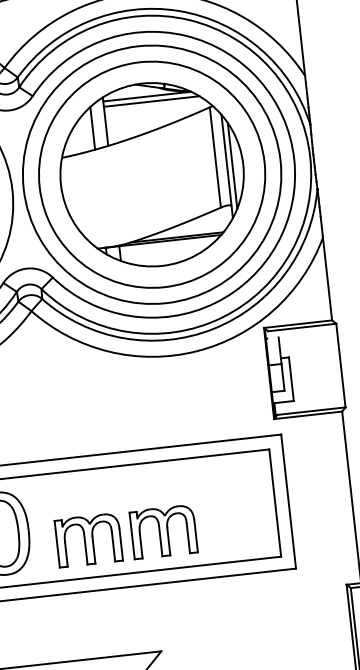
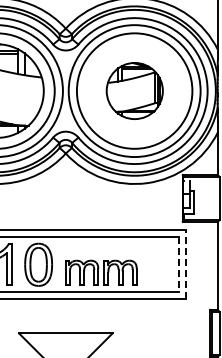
part: (151, 173) -> (134, 90), size x0.6
line: (288, 501) -> (185, 264), solid -> dashed
line: (274, 503) -> (178, 264), solid -> dashed

